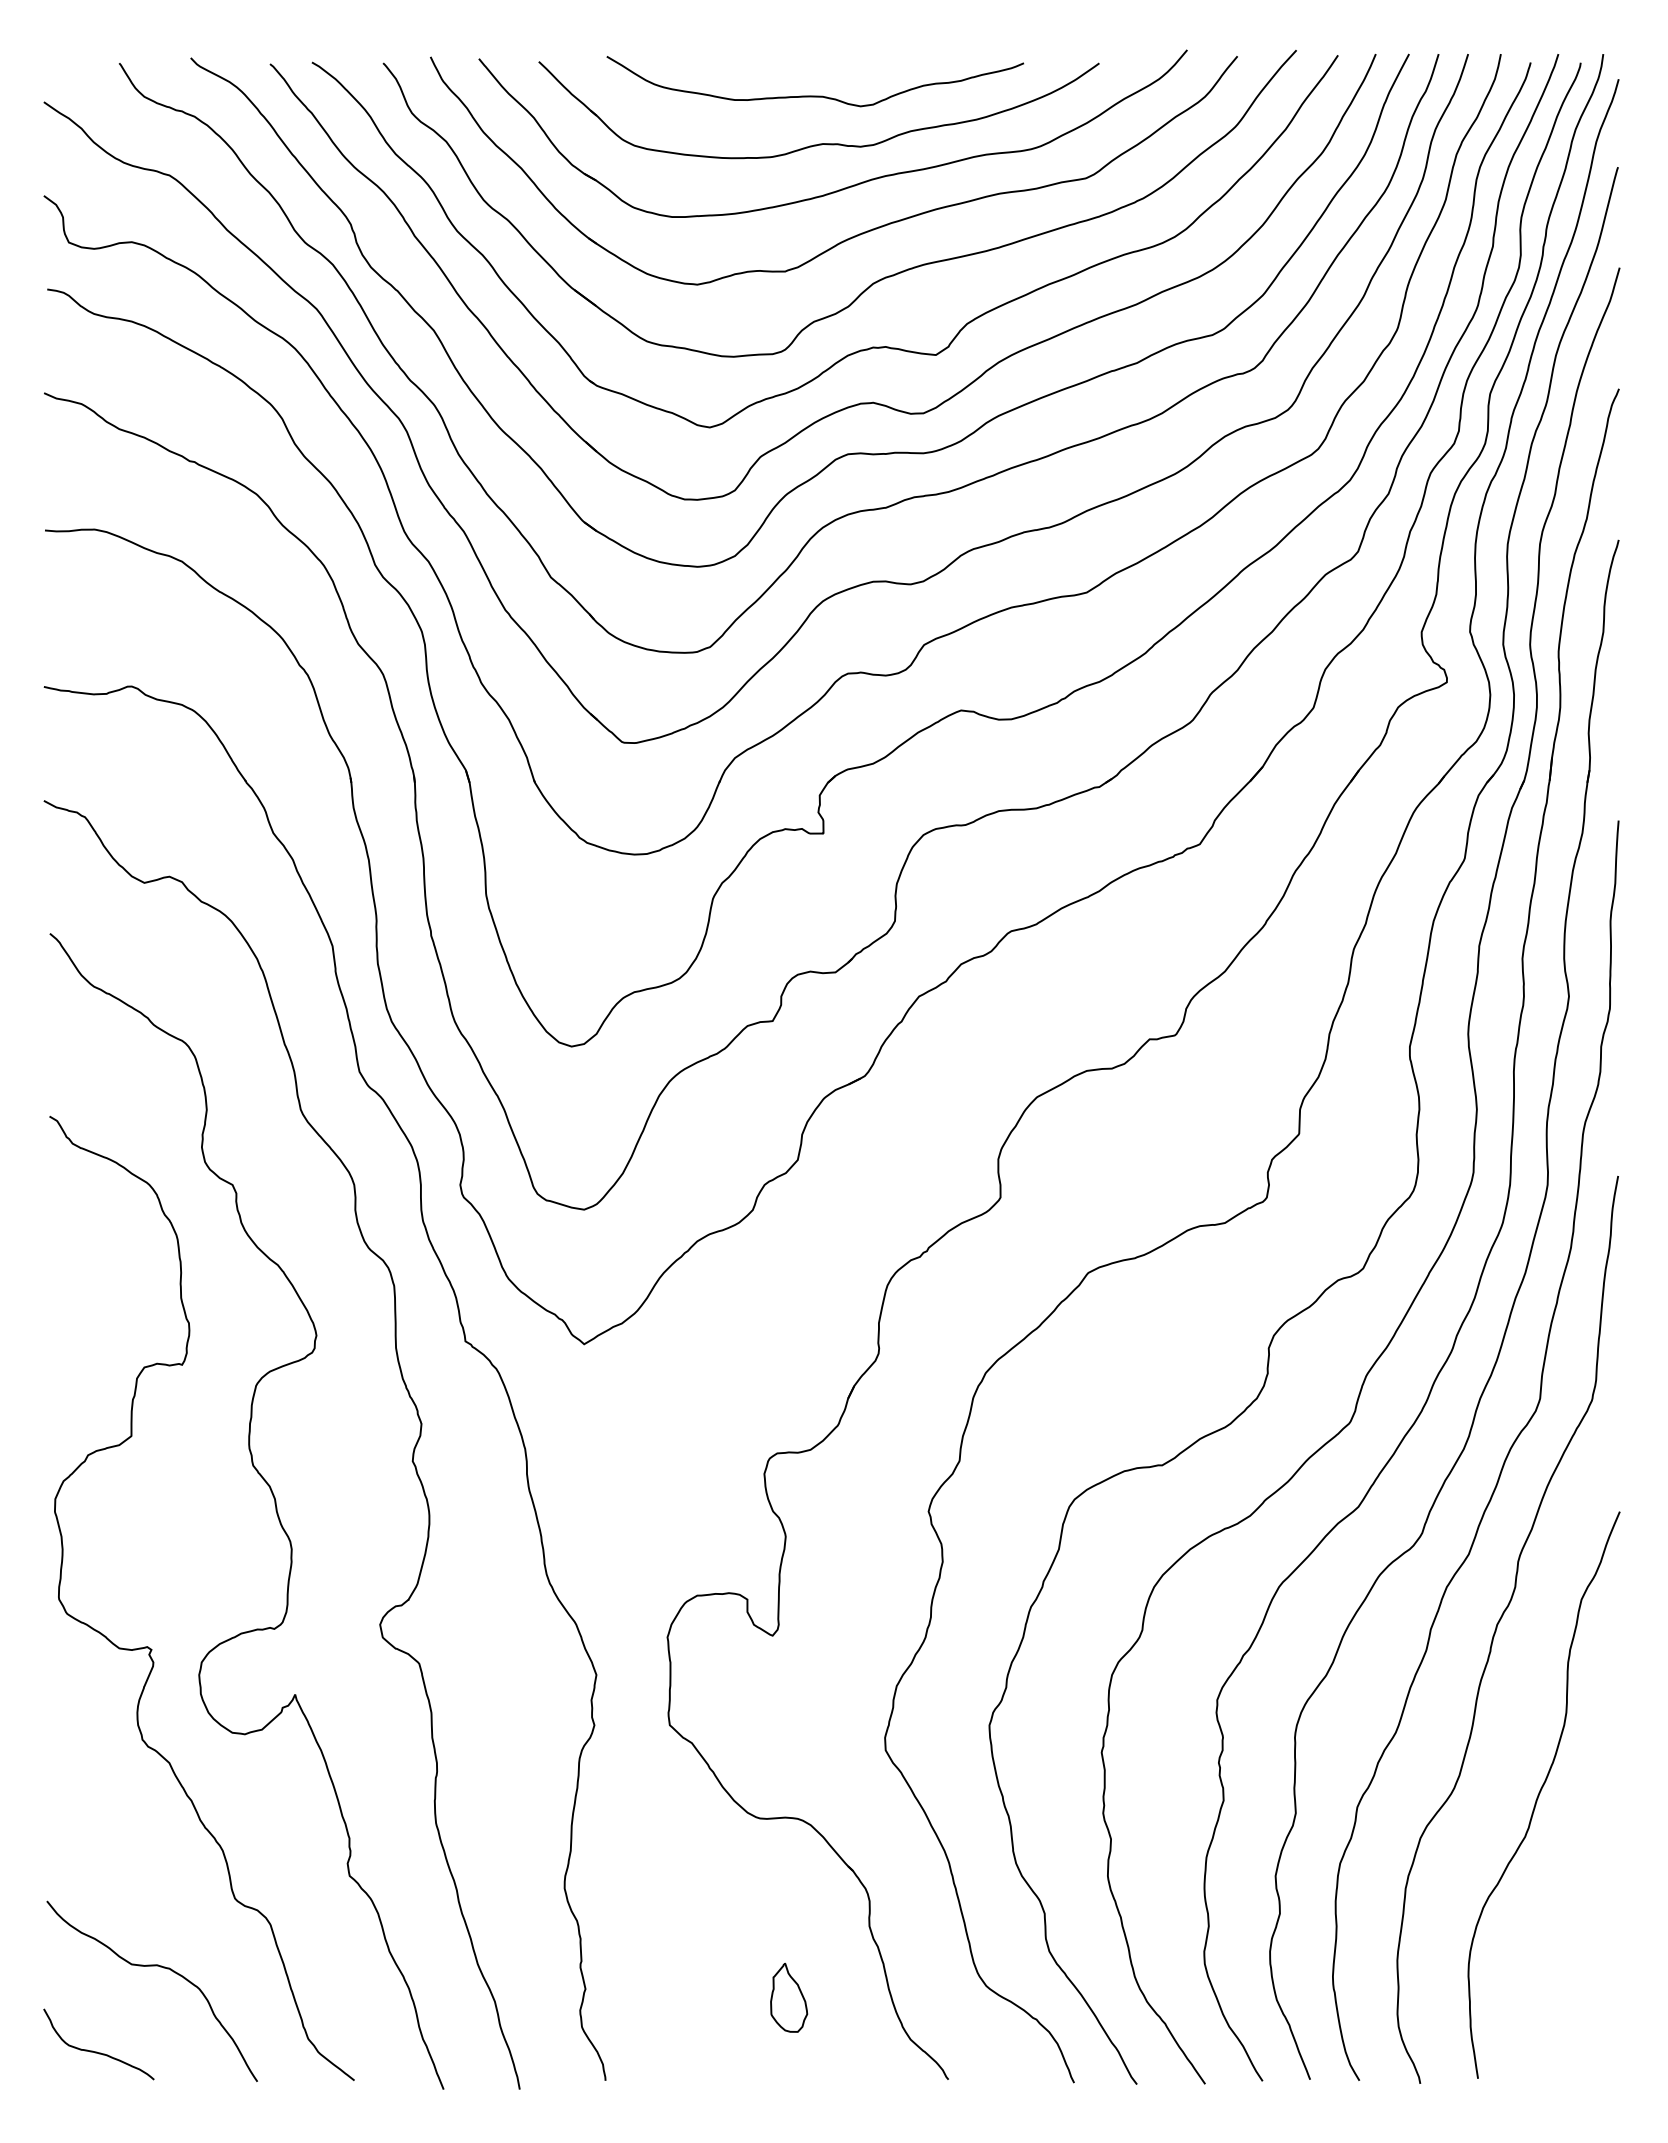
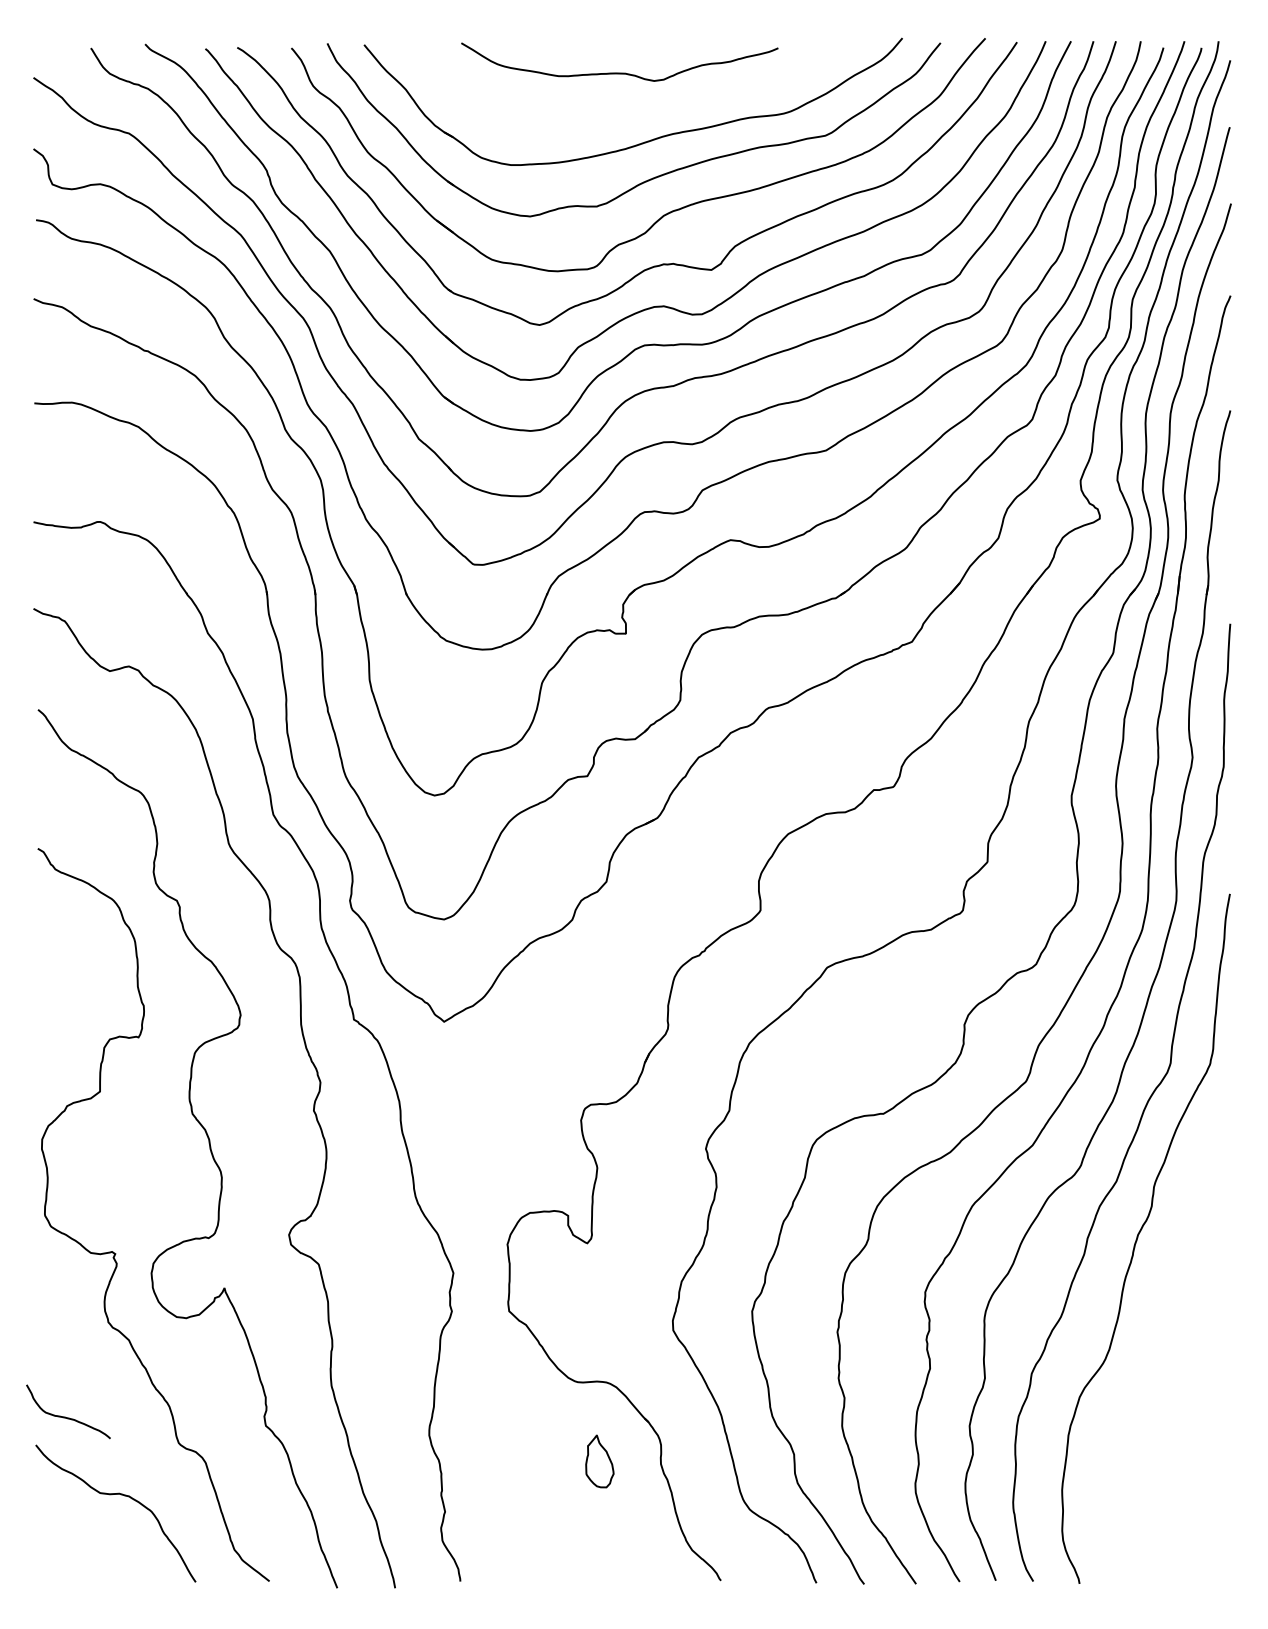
part: (819, 143) -> (622, 109), removed
curve: (1540, 1793) -> (1170, 1363), removed
part: (789, 1997) -> (600, 1461), moved
curve: (97, 2051) -> (67, 1417), moved

